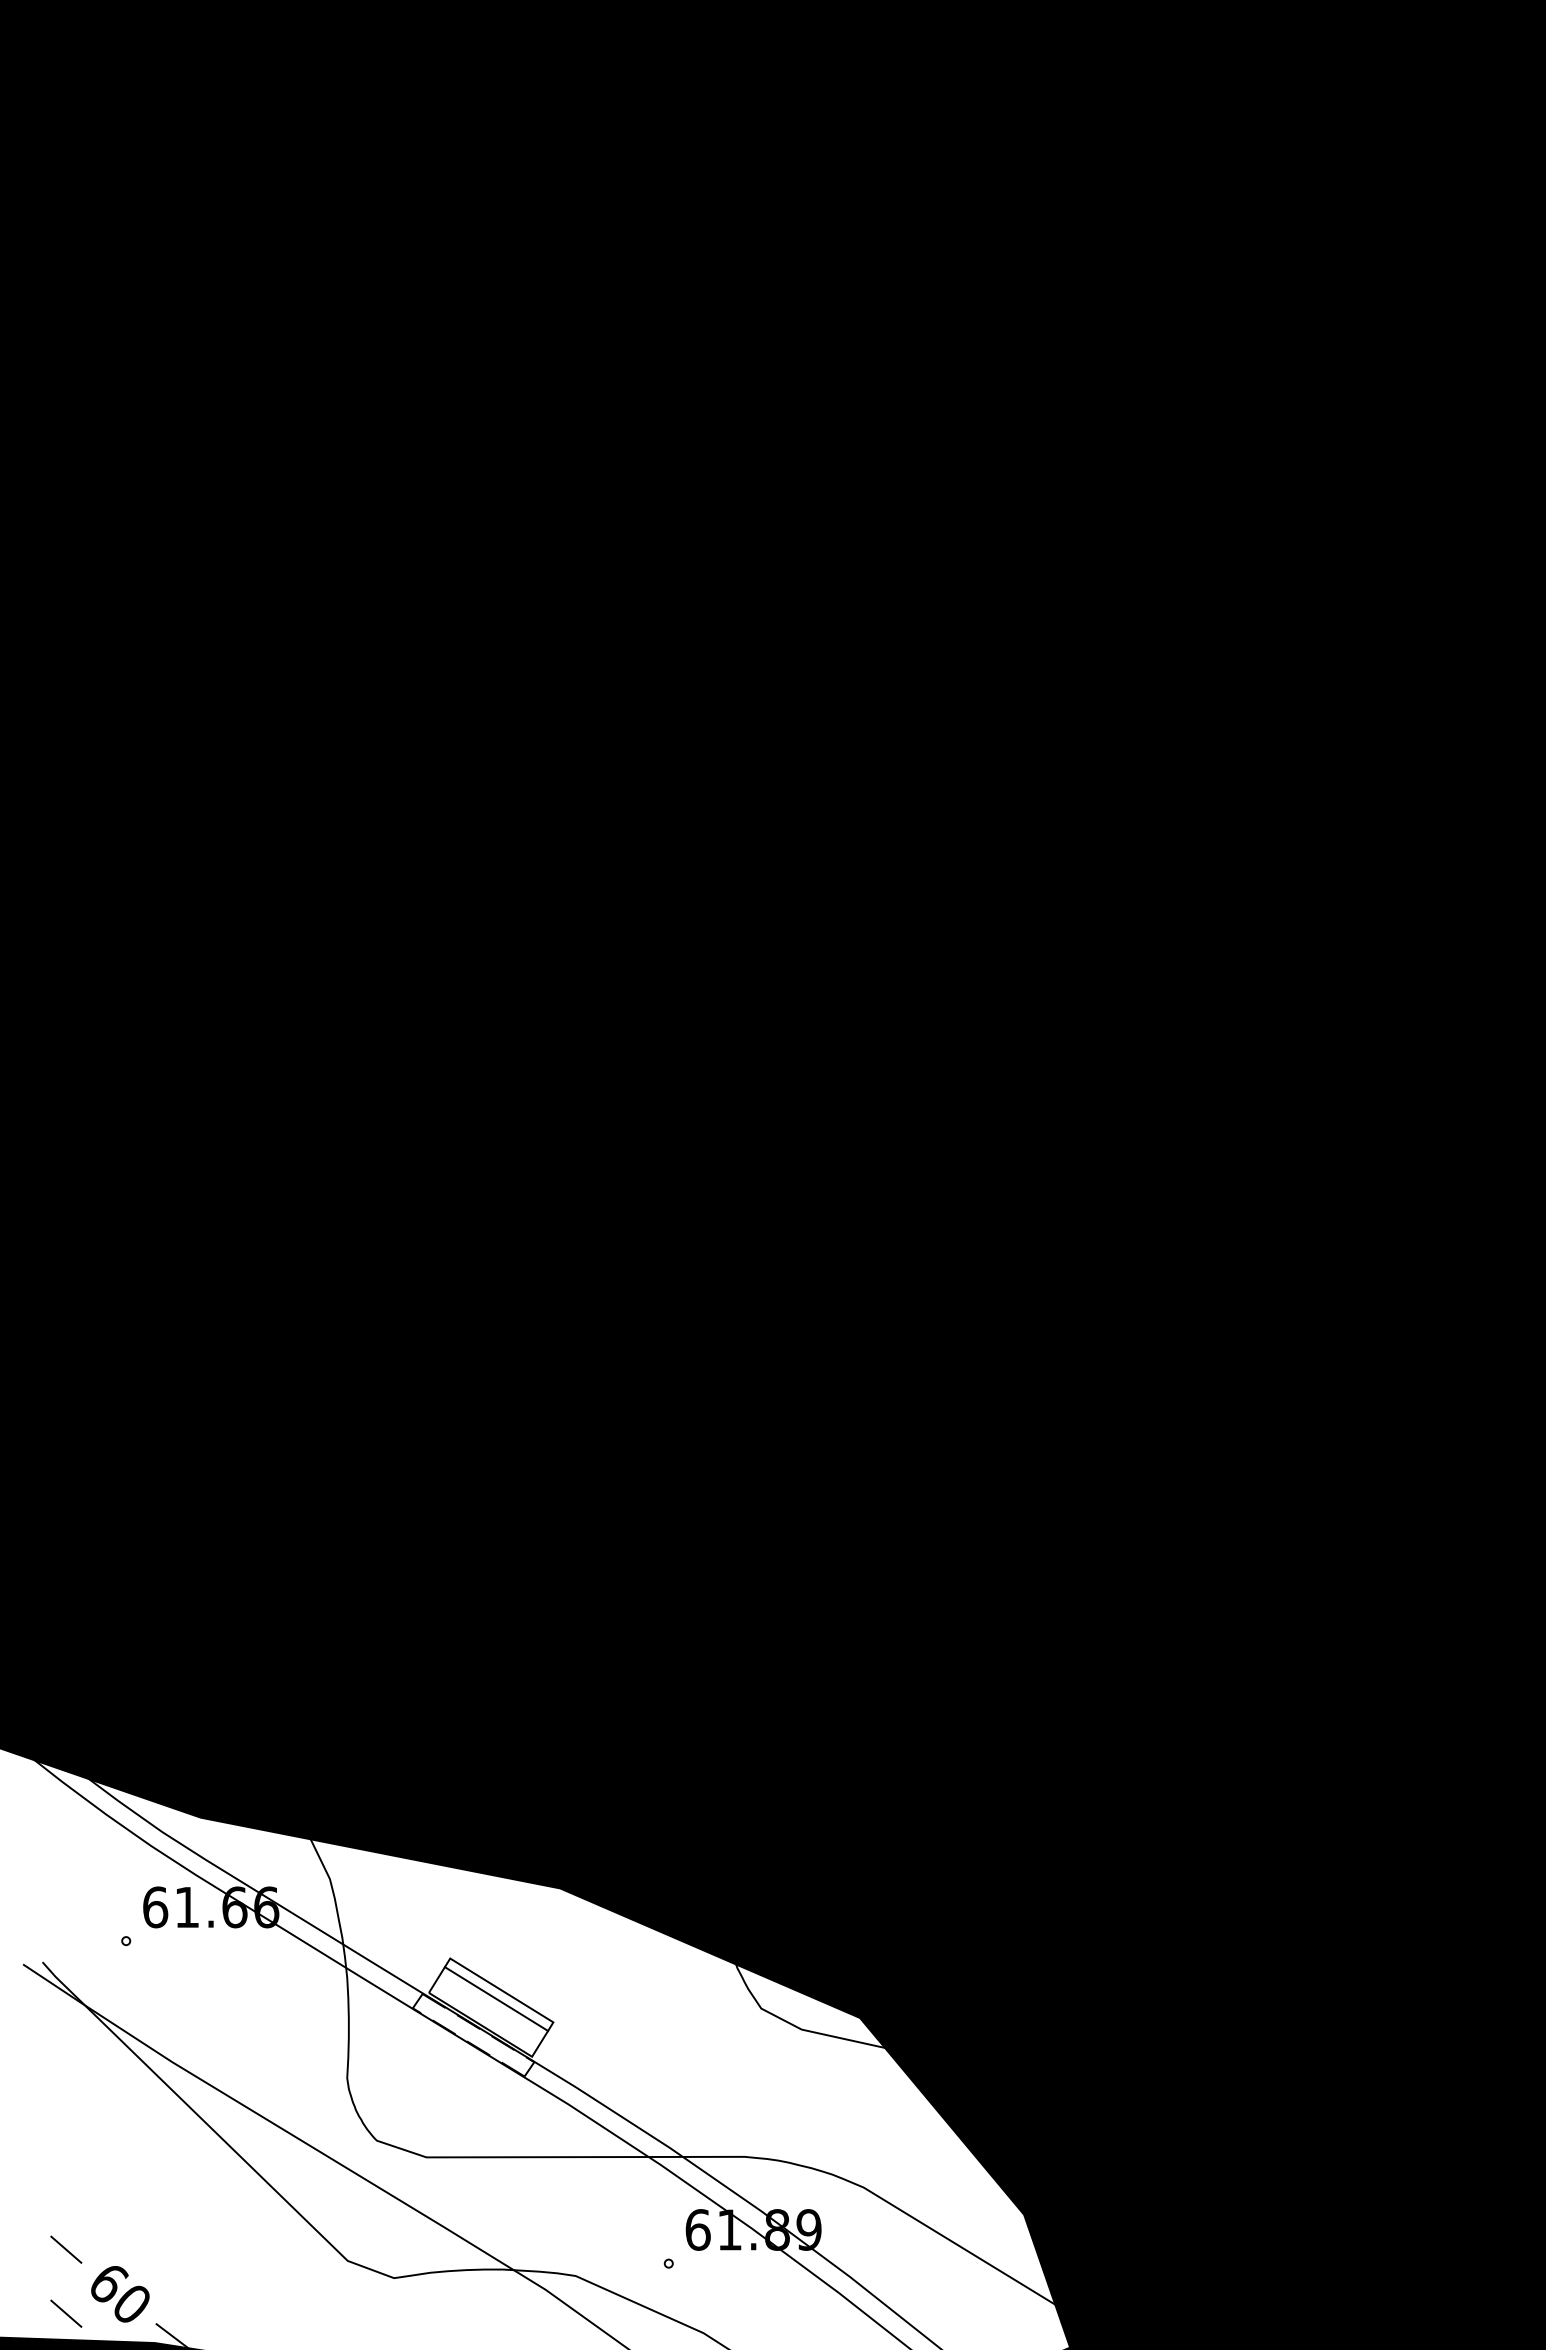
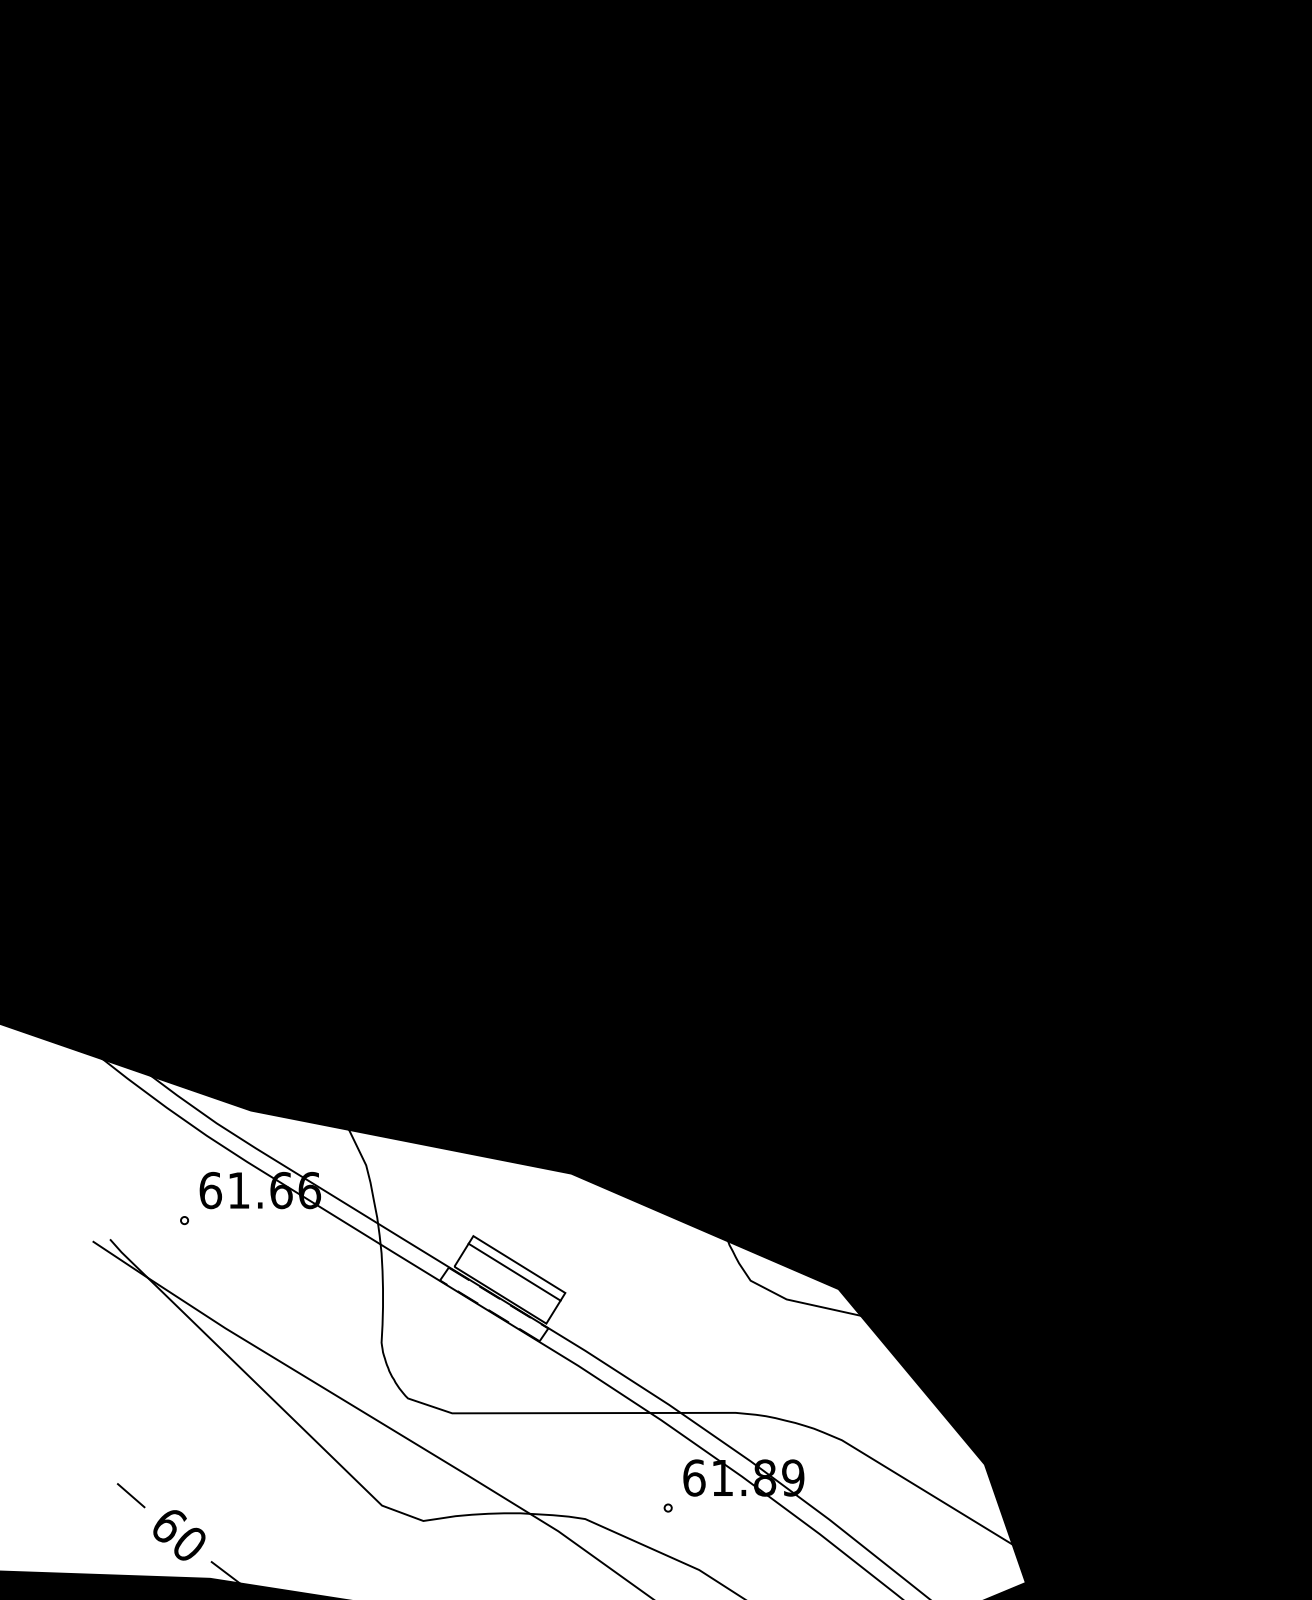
line: (66, 2313) -> (131, 1552), removed

